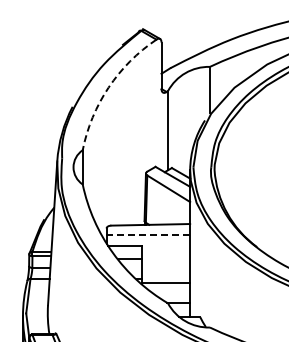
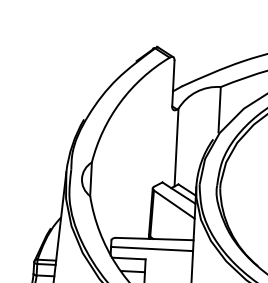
arc: (108, 87) -> (120, 102), dashed -> solid
line: (148, 235) -> (152, 249), dashed -> solid

